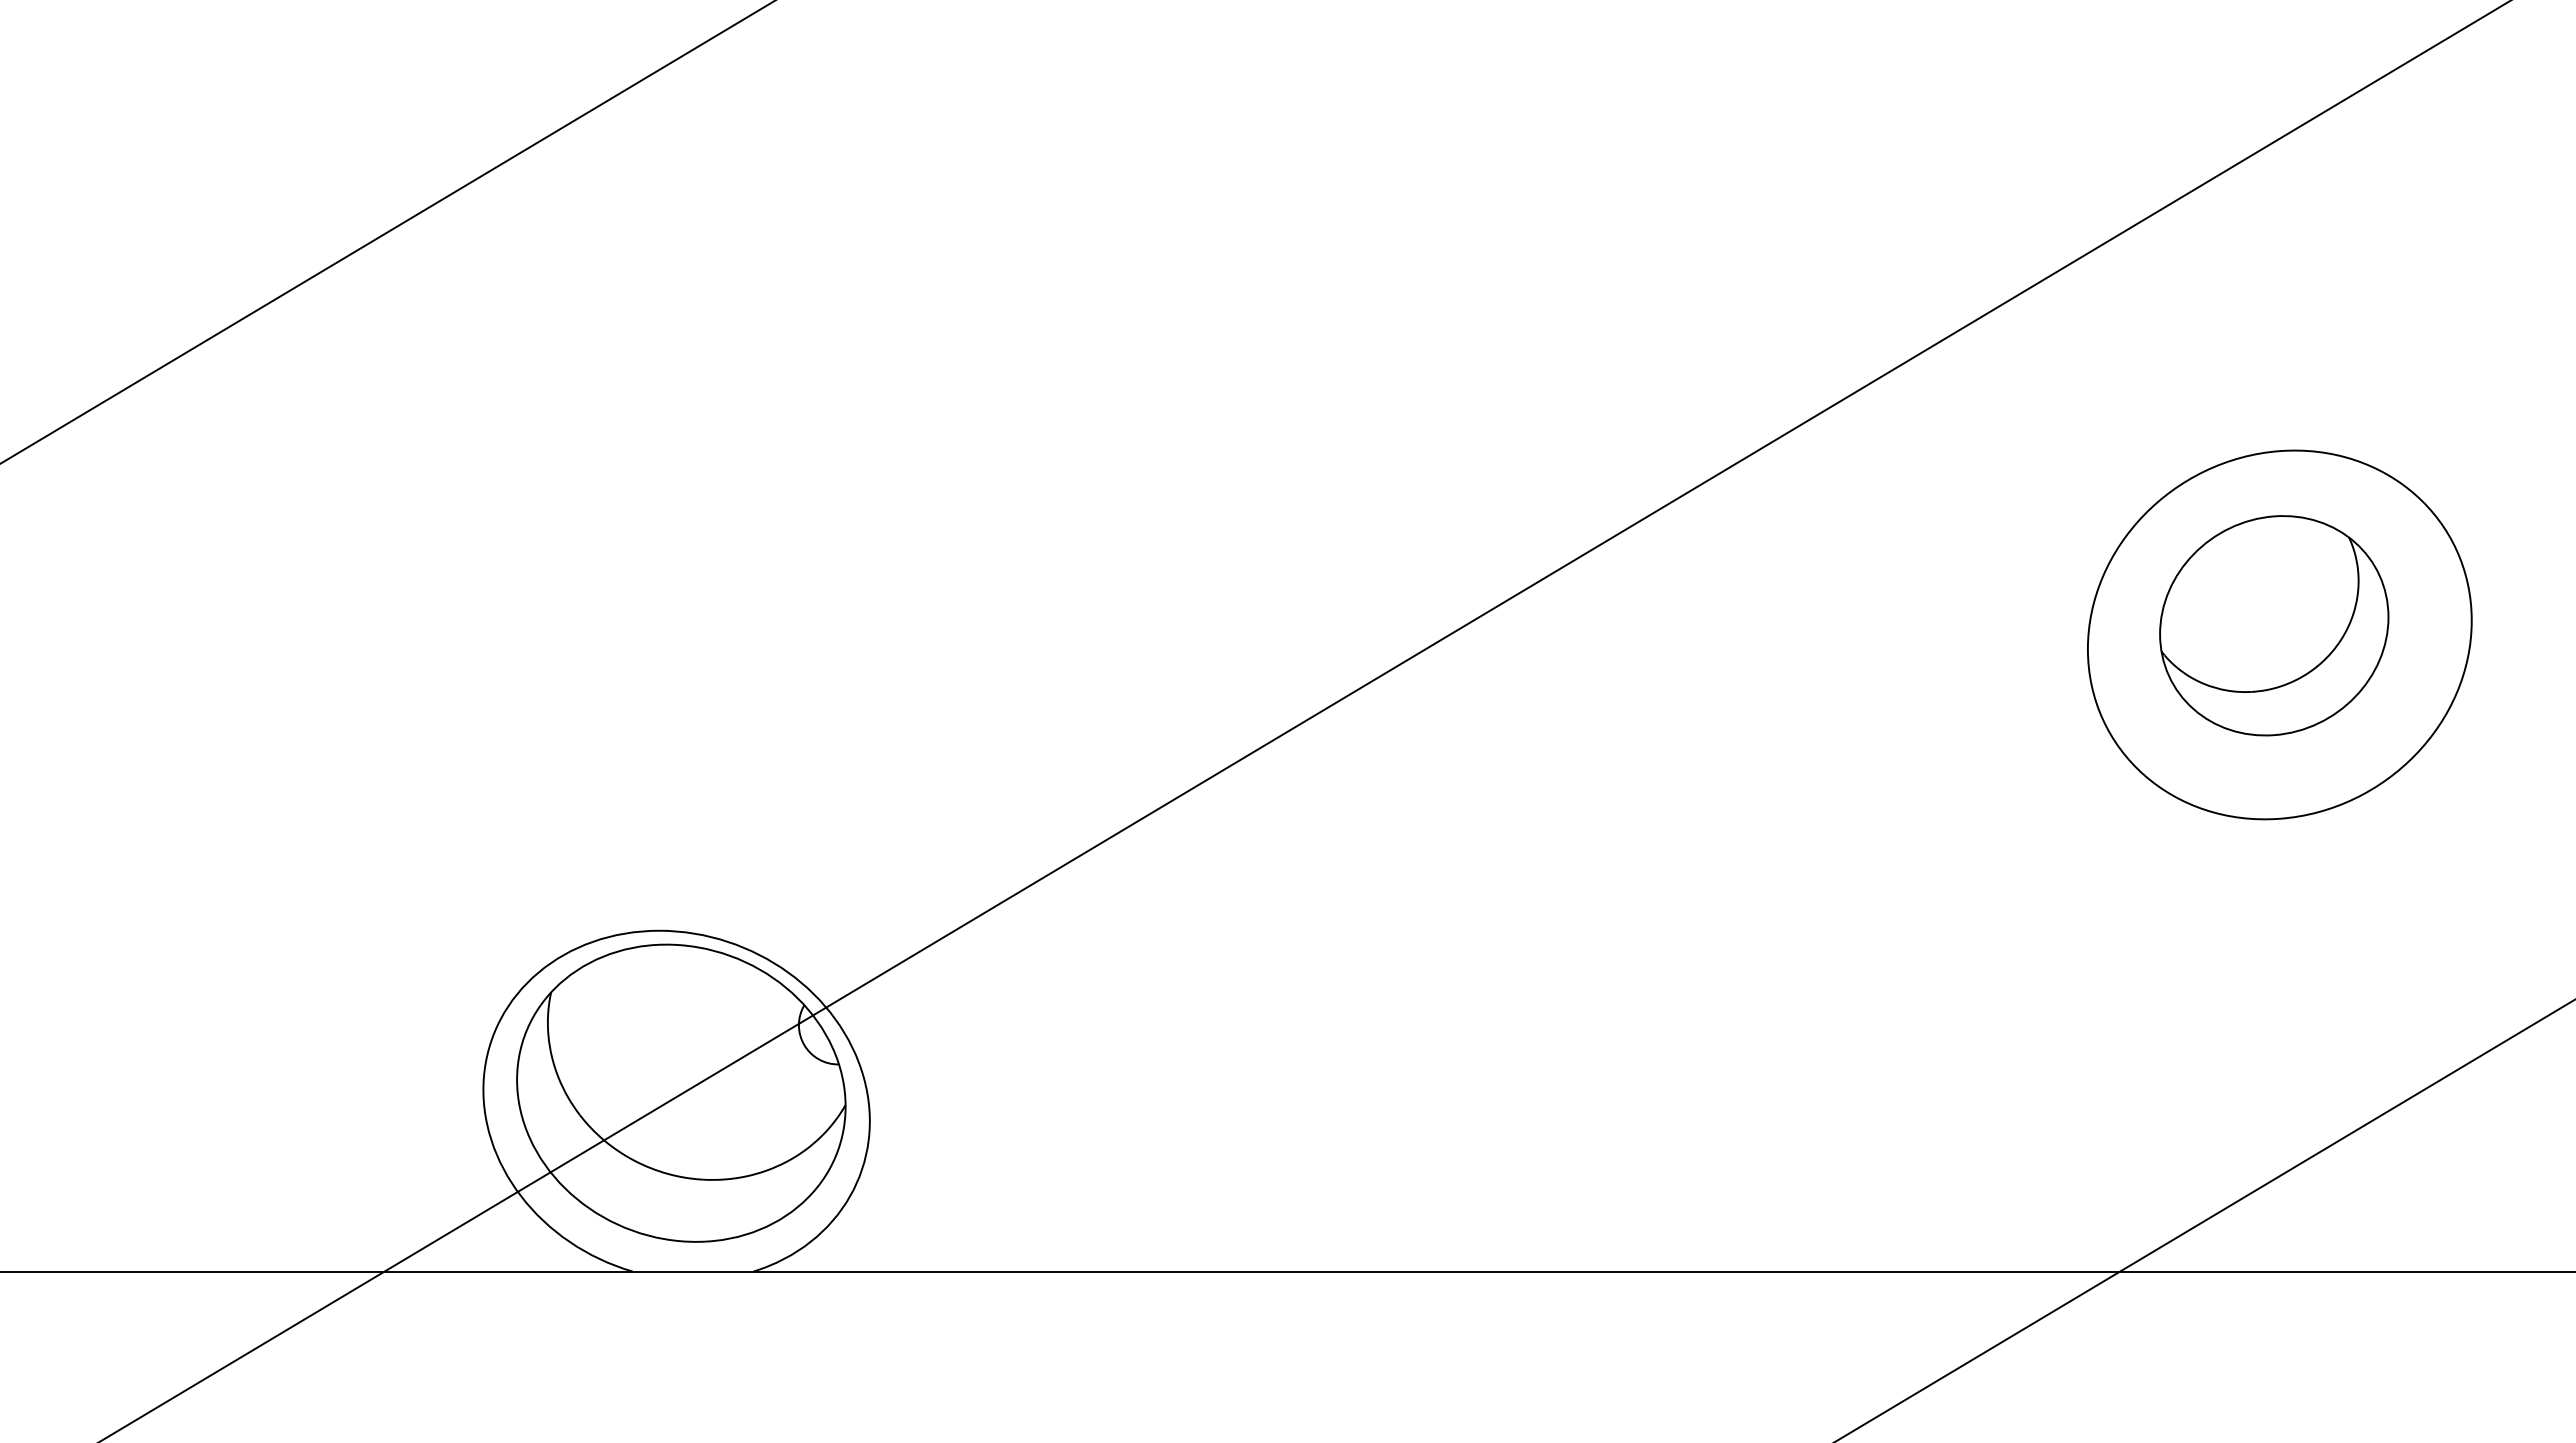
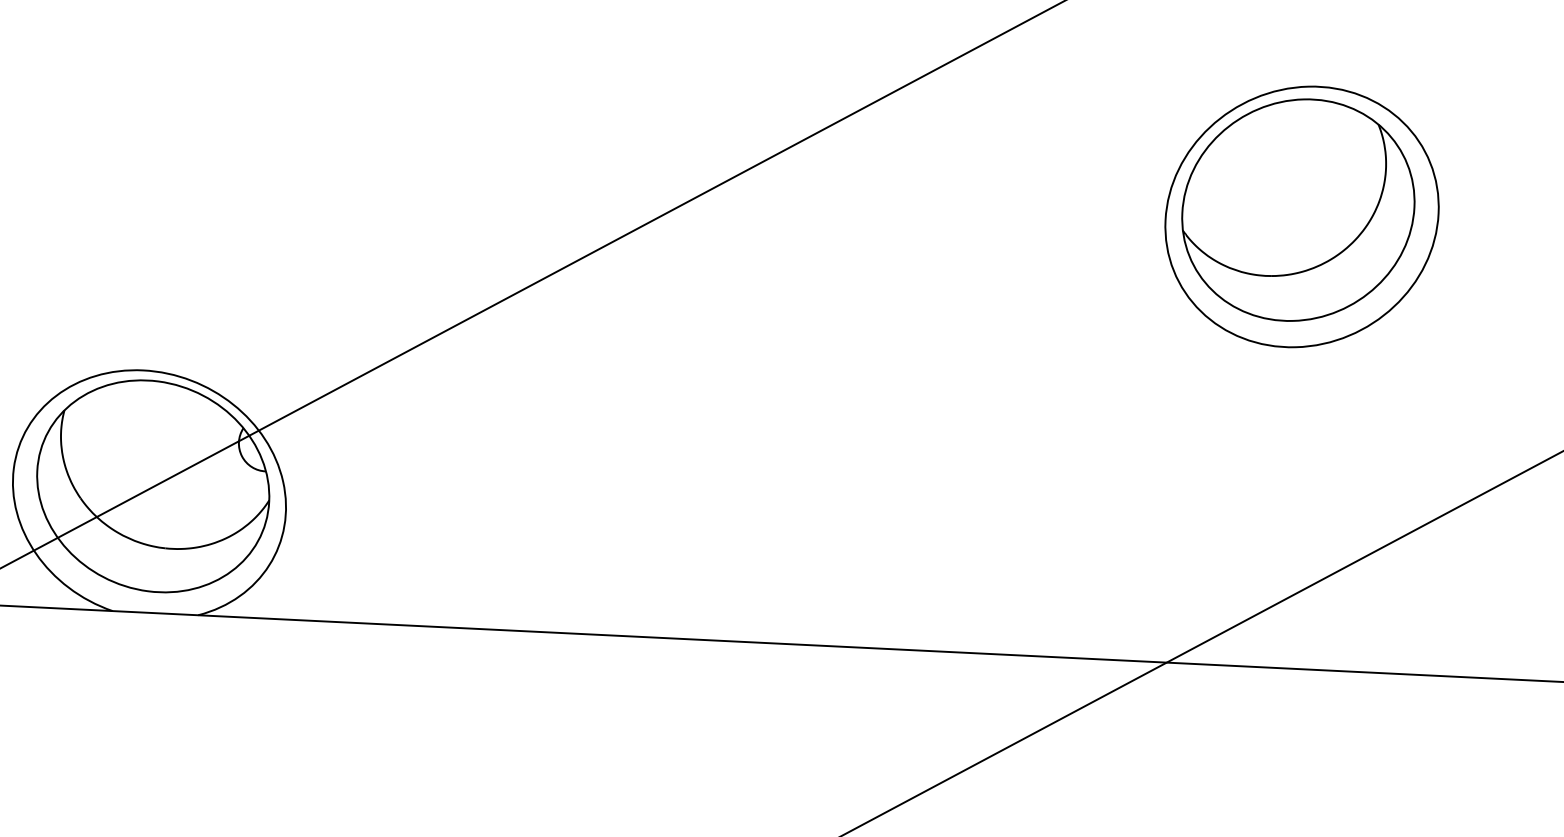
part: (2274, 625) -> (1298, 210), size x1.43

